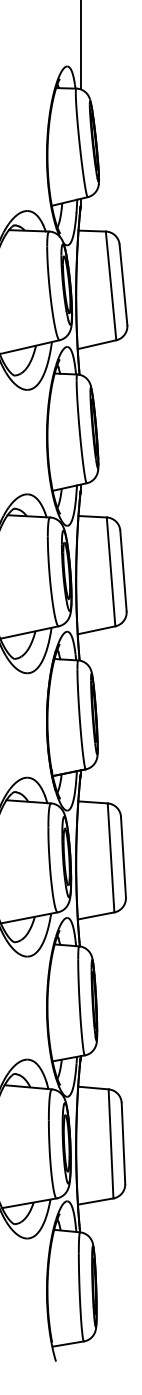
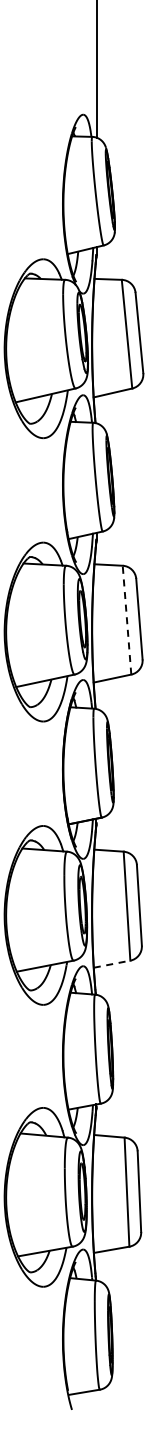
line: (111, 572) -> (127, 620), solid -> dashed
line: (96, 916) -> (112, 964), solid -> dashed

